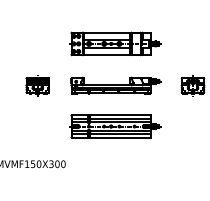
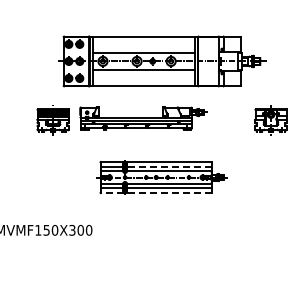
part: (114, 43) -> (161, 61), size x1.6
part: (116, 85) -> (143, 118), moved
line: (119, 118) -> (168, 166), solid -> dashed
line: (110, 137) -> (155, 193), solid -> dashed

